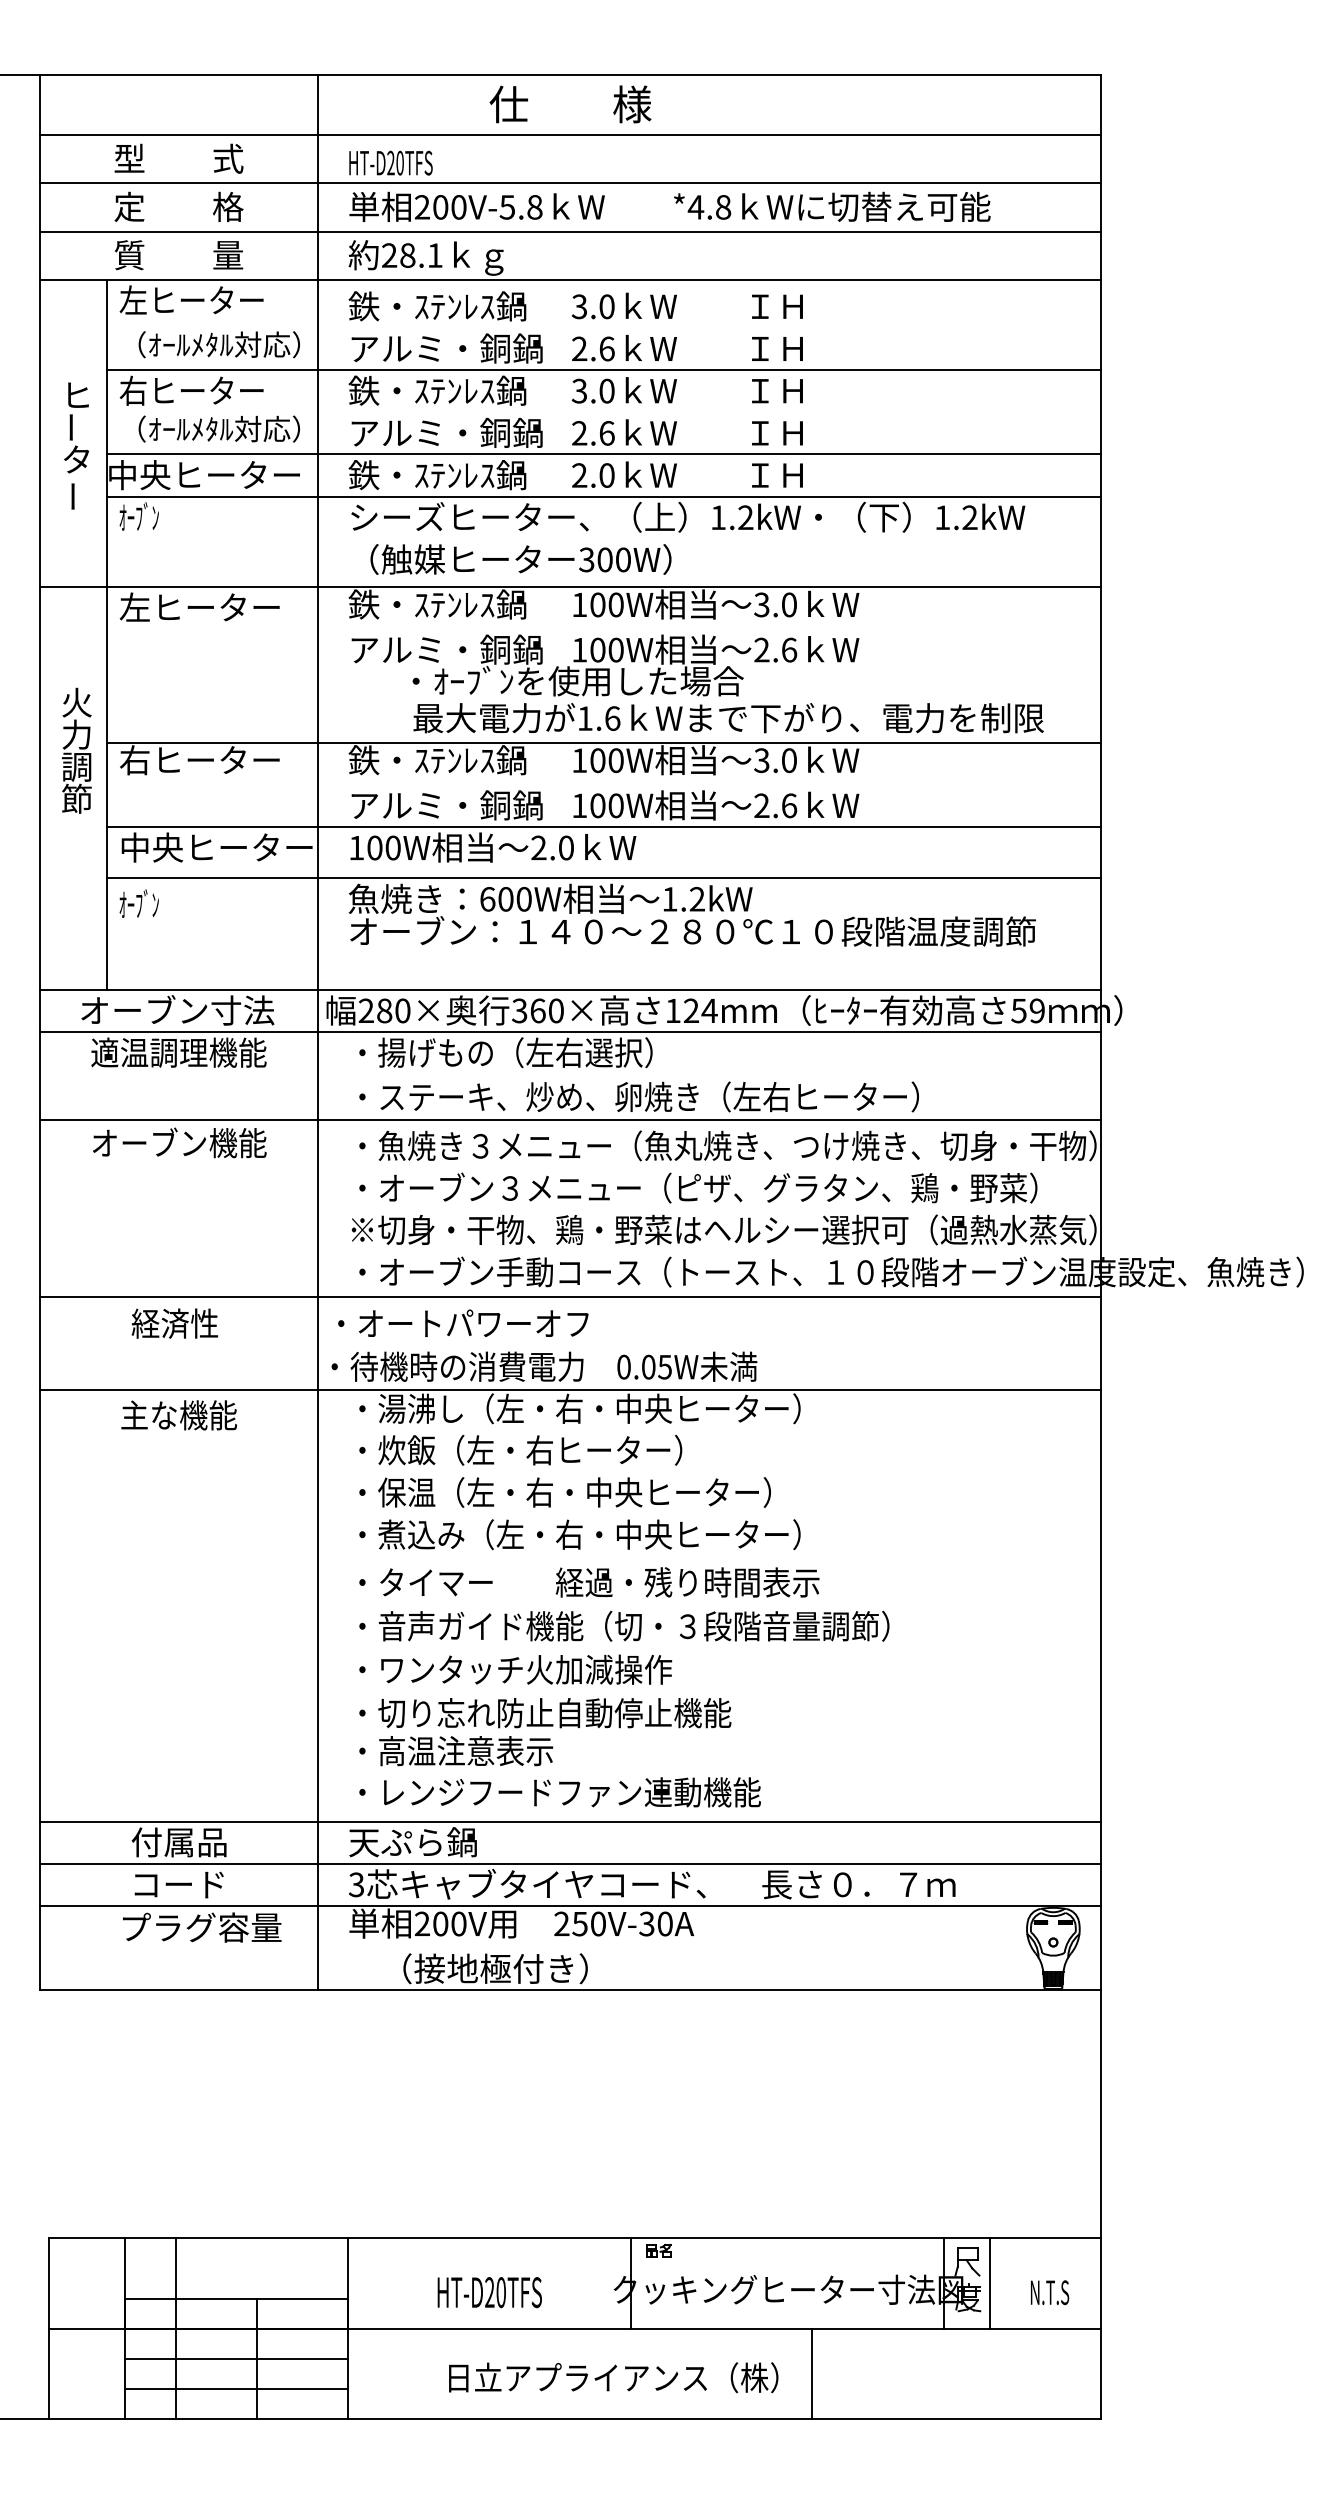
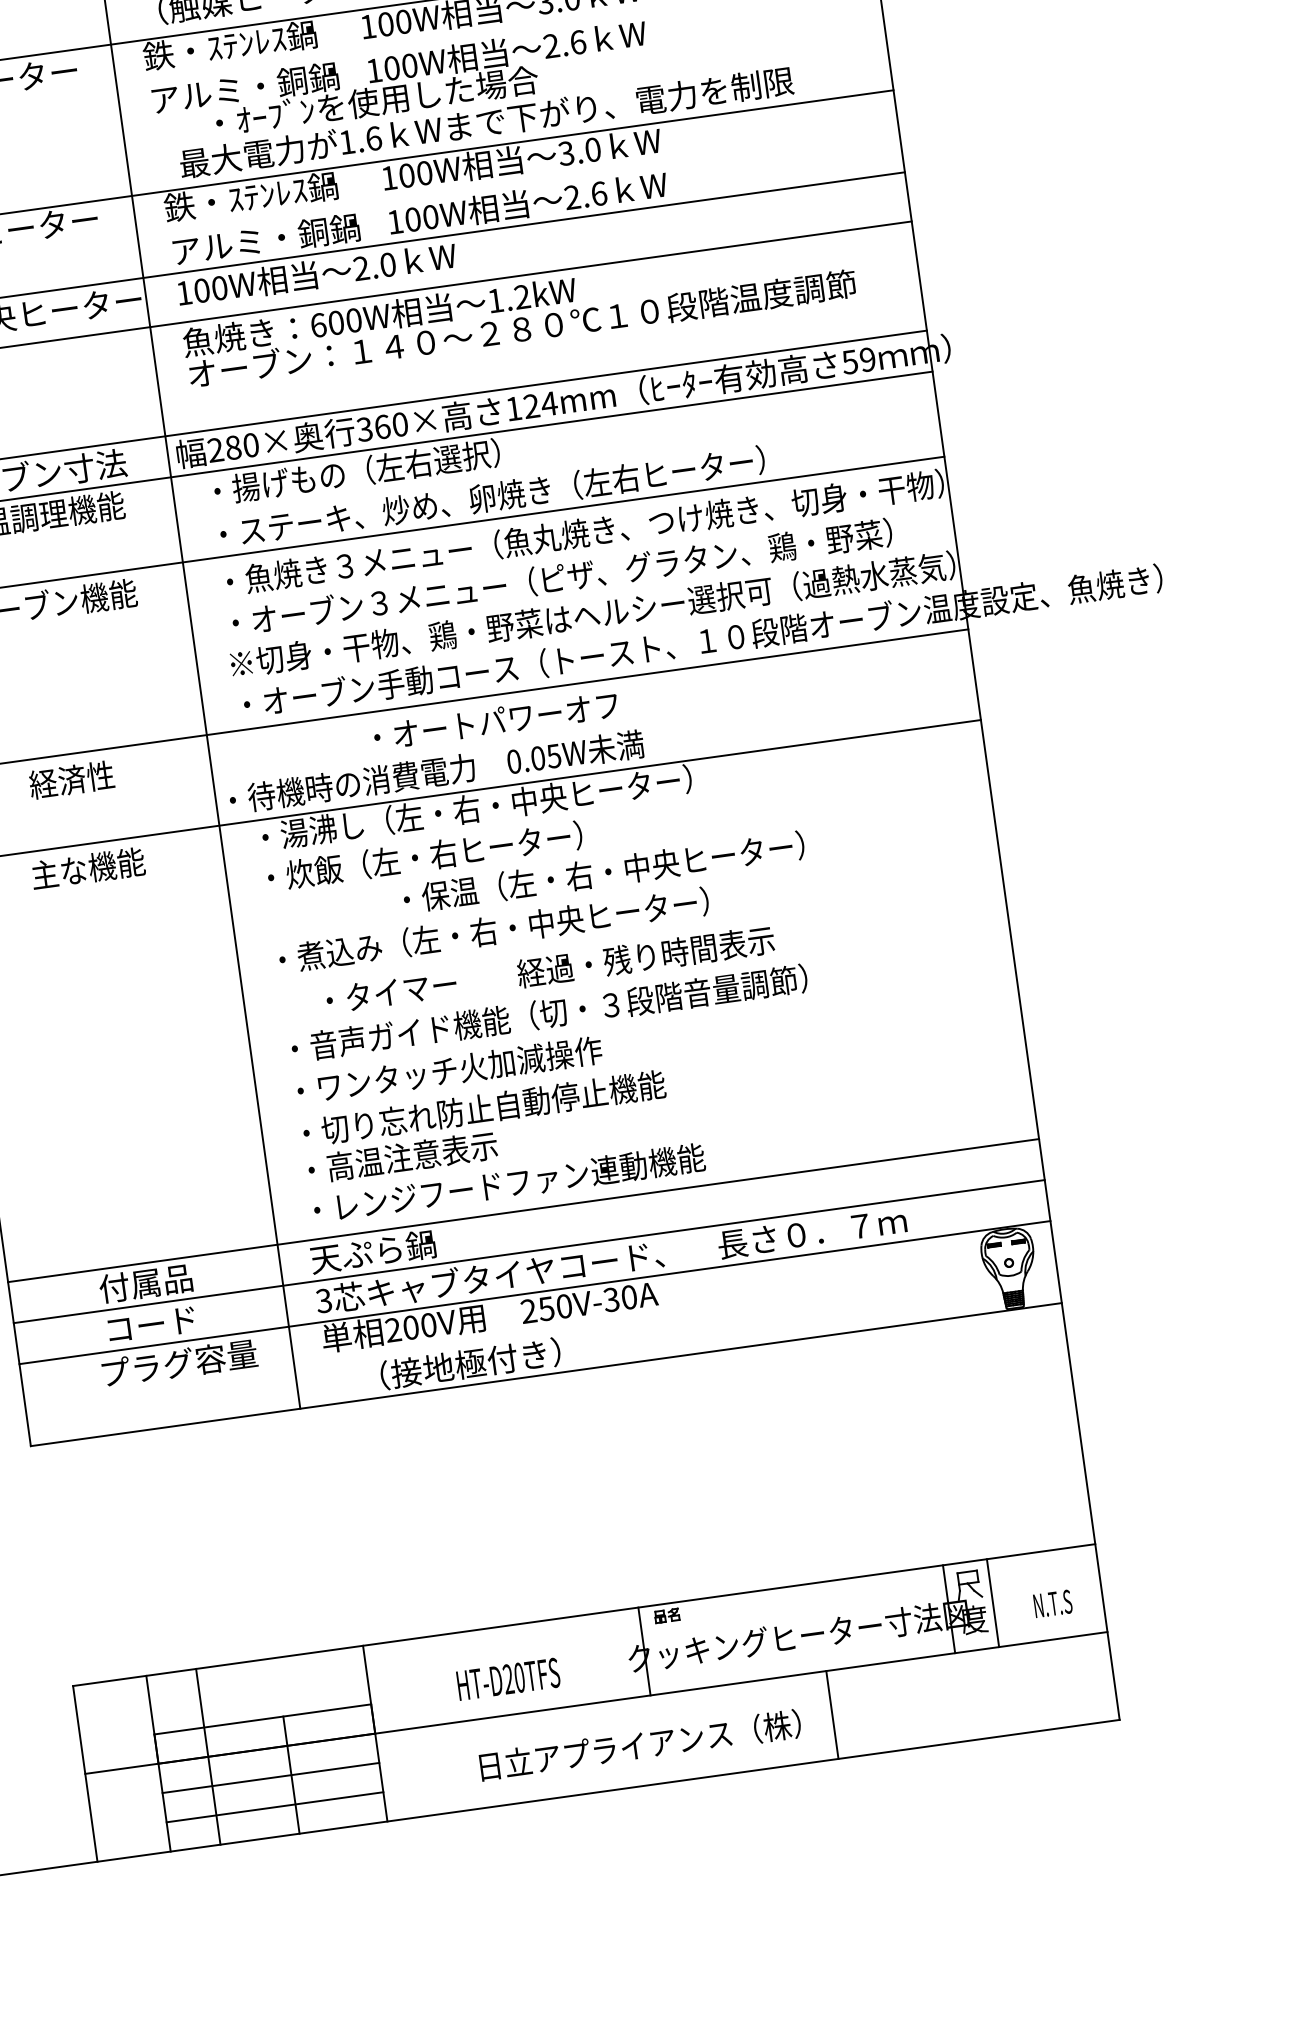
text: (728, 718) -> (486, 122), moved
text: (463, 1322) -> (495, 719), moved
text: (564, 1492) -> (603, 872), moved
text: (589, 1582) -> (550, 970), moved

